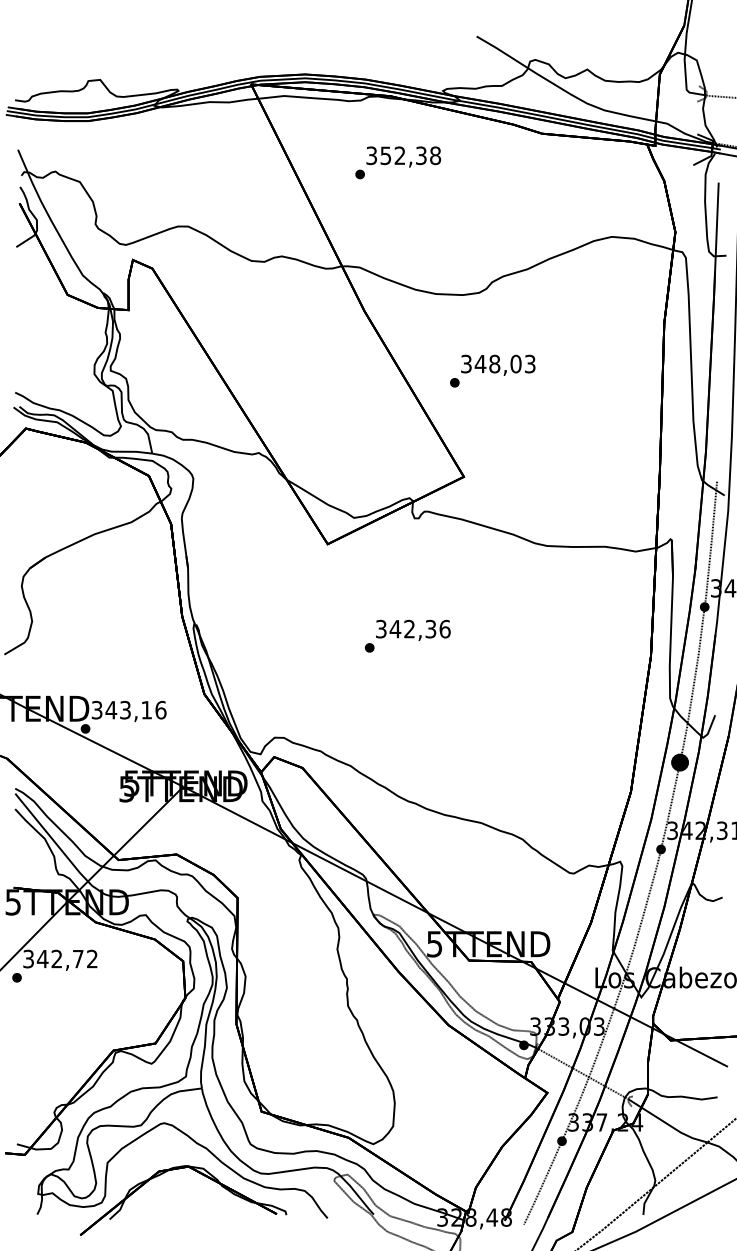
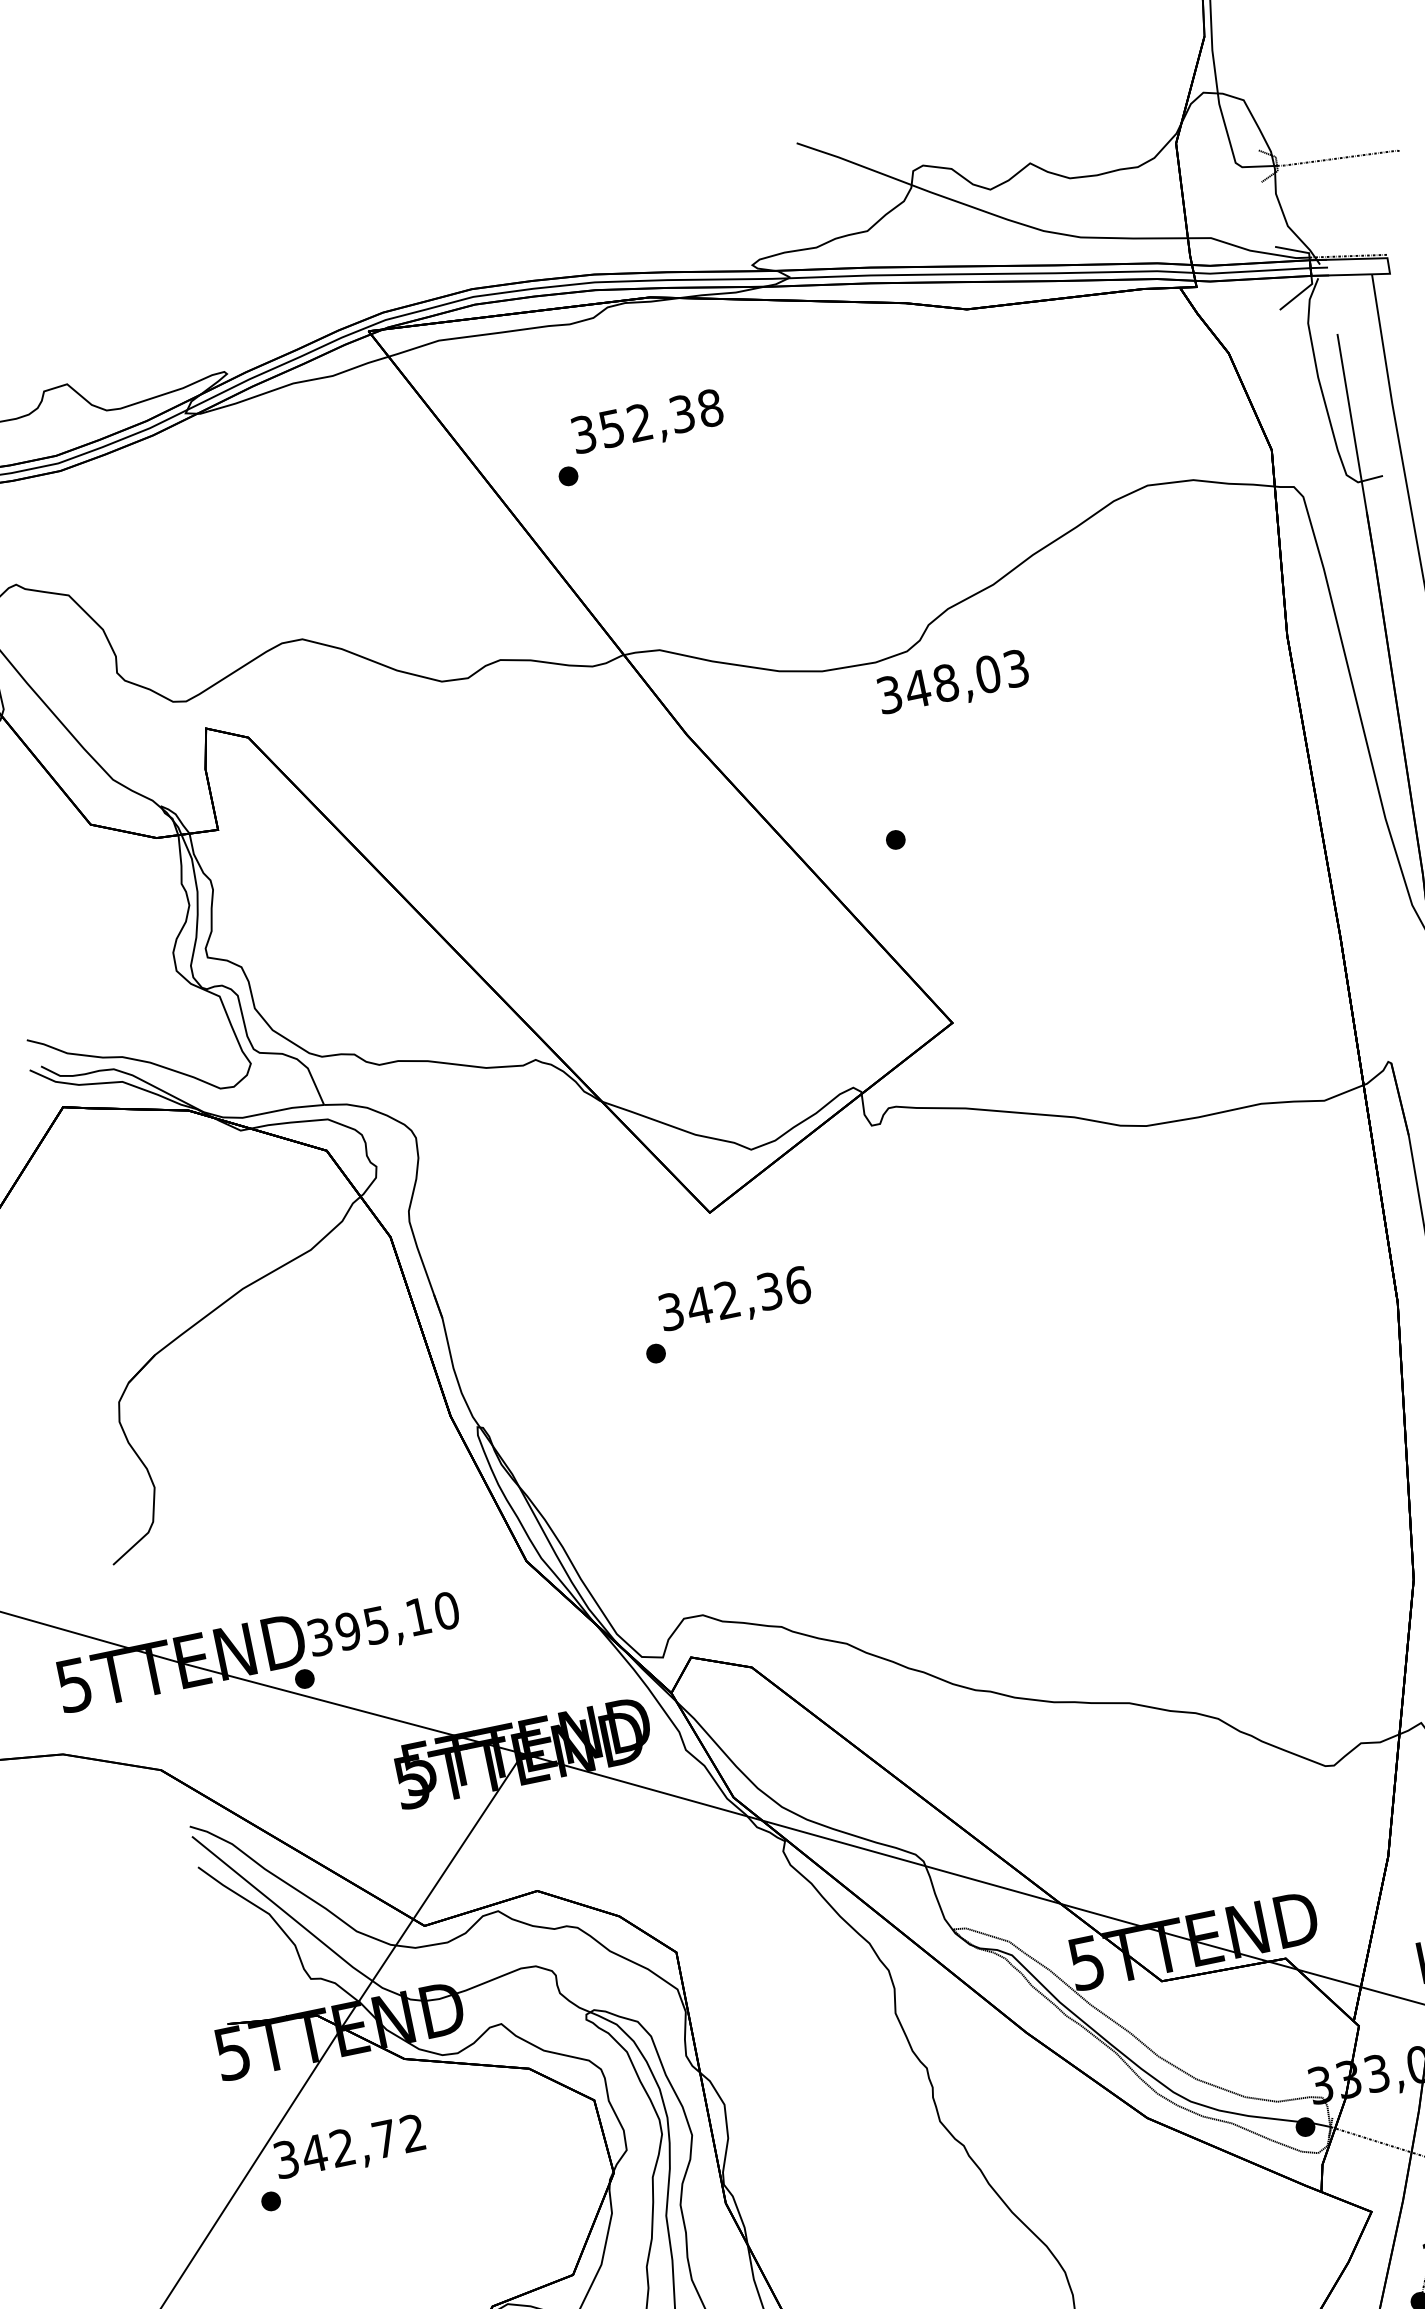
text: (398, 162) -> (639, 436), moved
text: (498, 364) -> (953, 682), moved
text: (407, 635) -> (726, 1313), moved
text: (135, 709) -> (396, 1619), 343,16 -> 395,10

